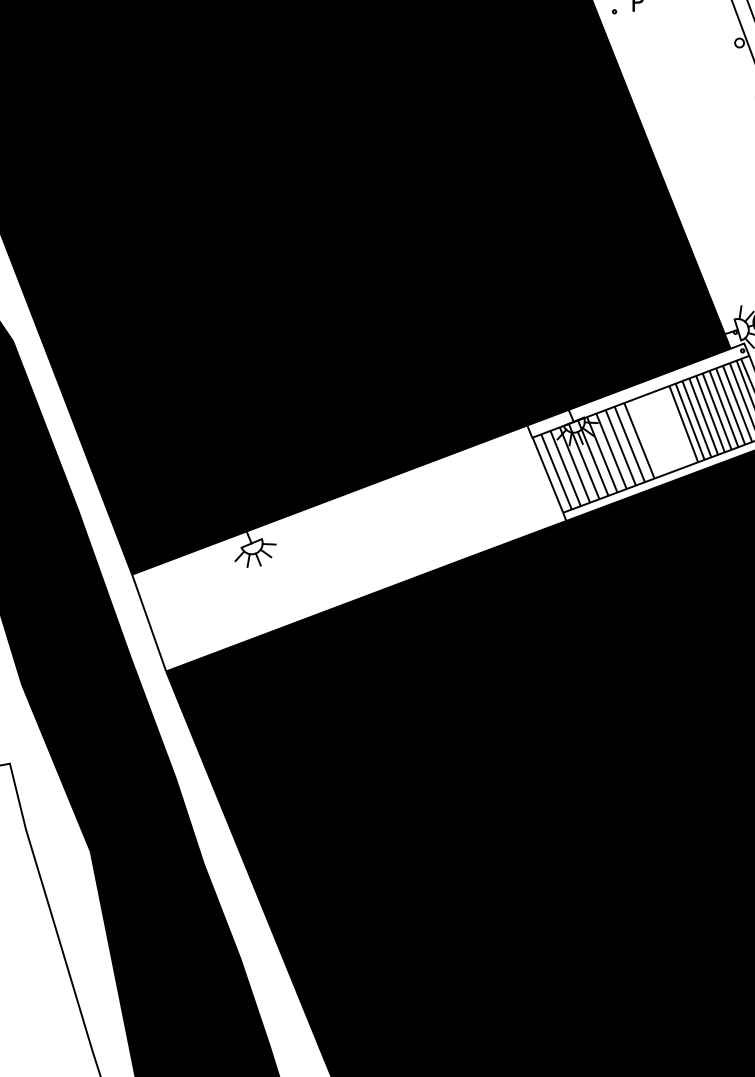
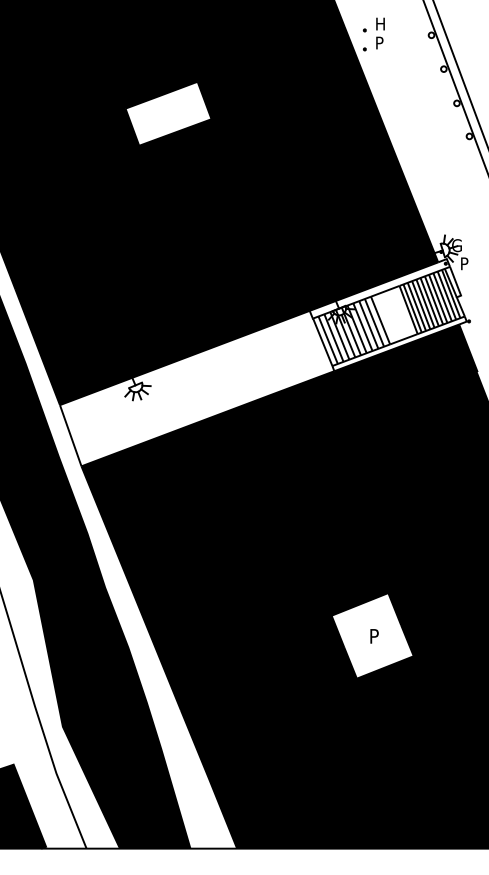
fill: (303, 113) -> (168, 113), removed
fill: (626, 939) -> (372, 635), removed

